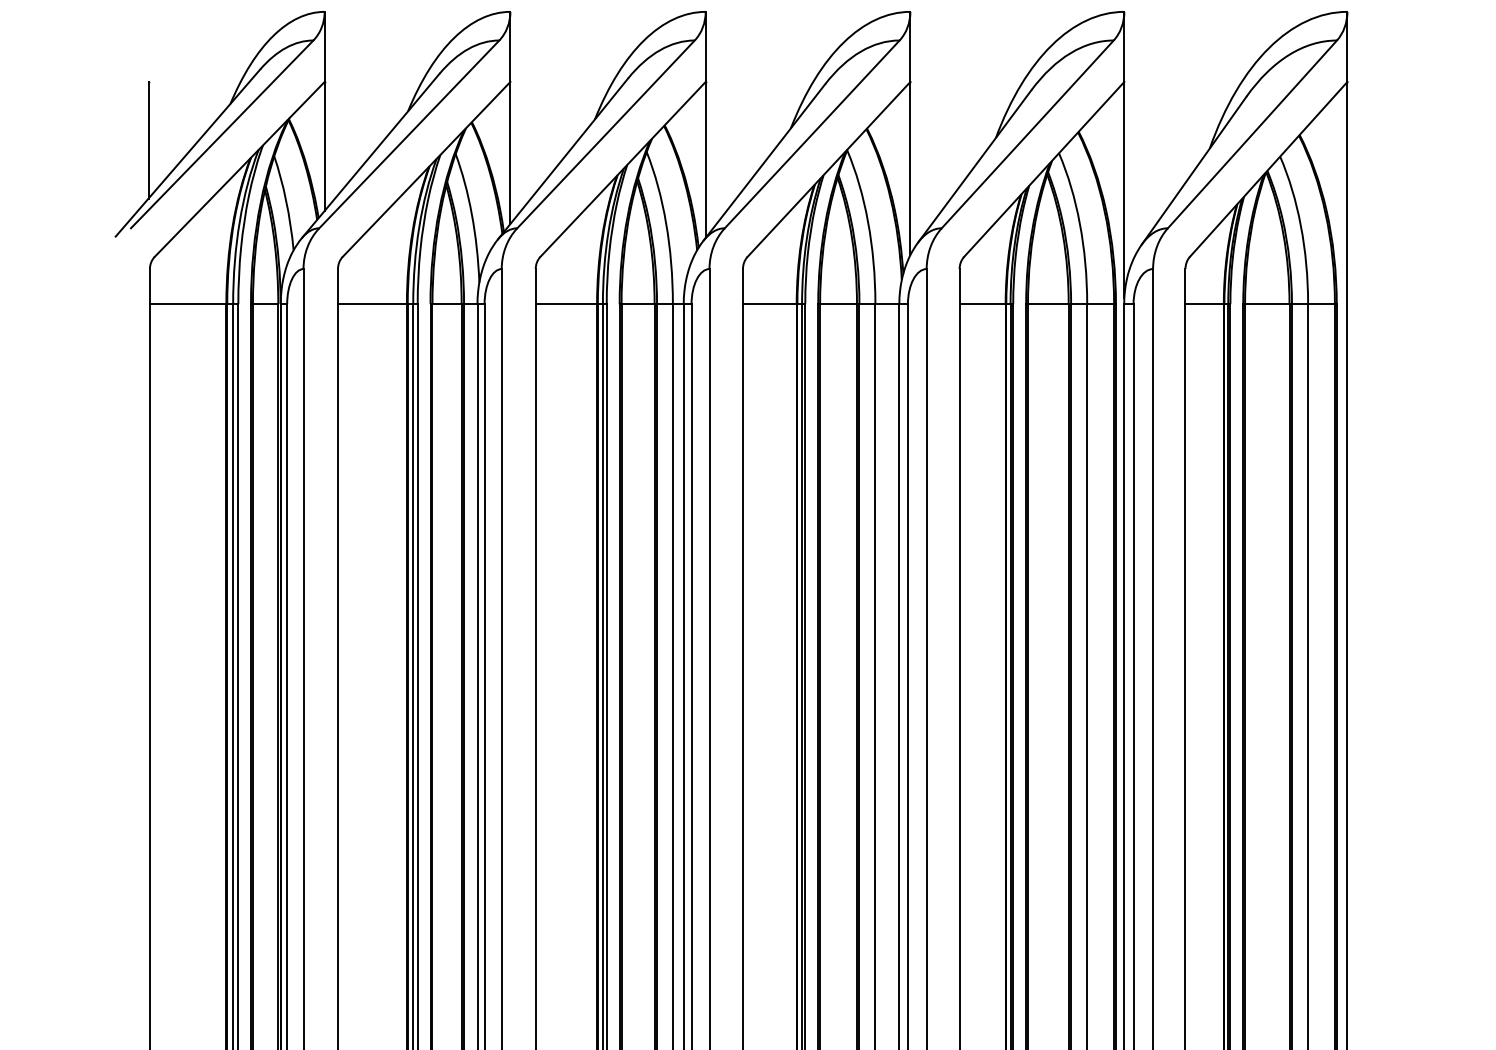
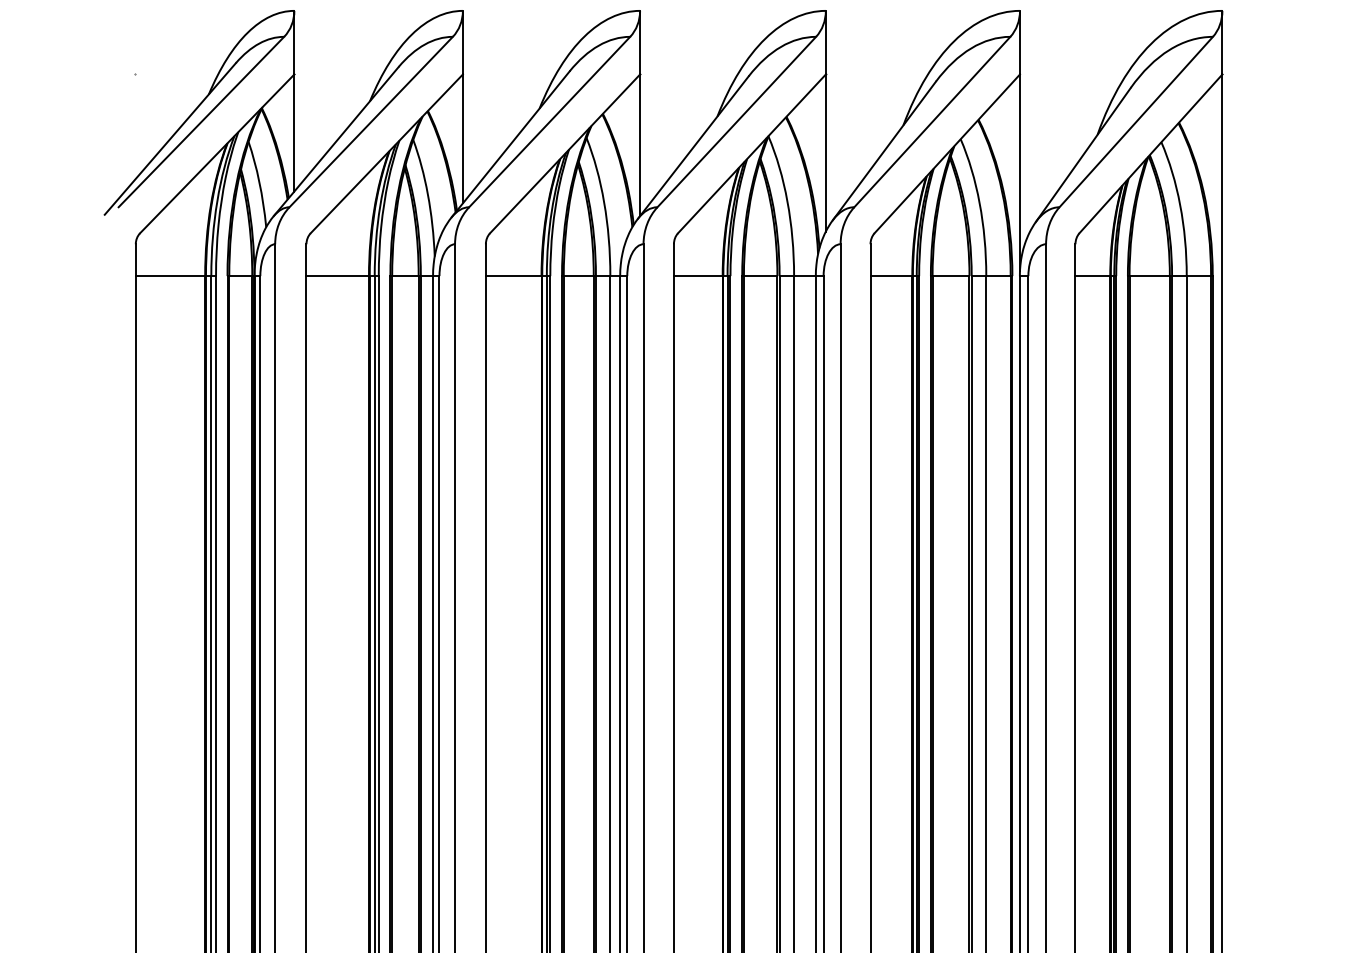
line: (148, 139) -> (134, 126), removed

